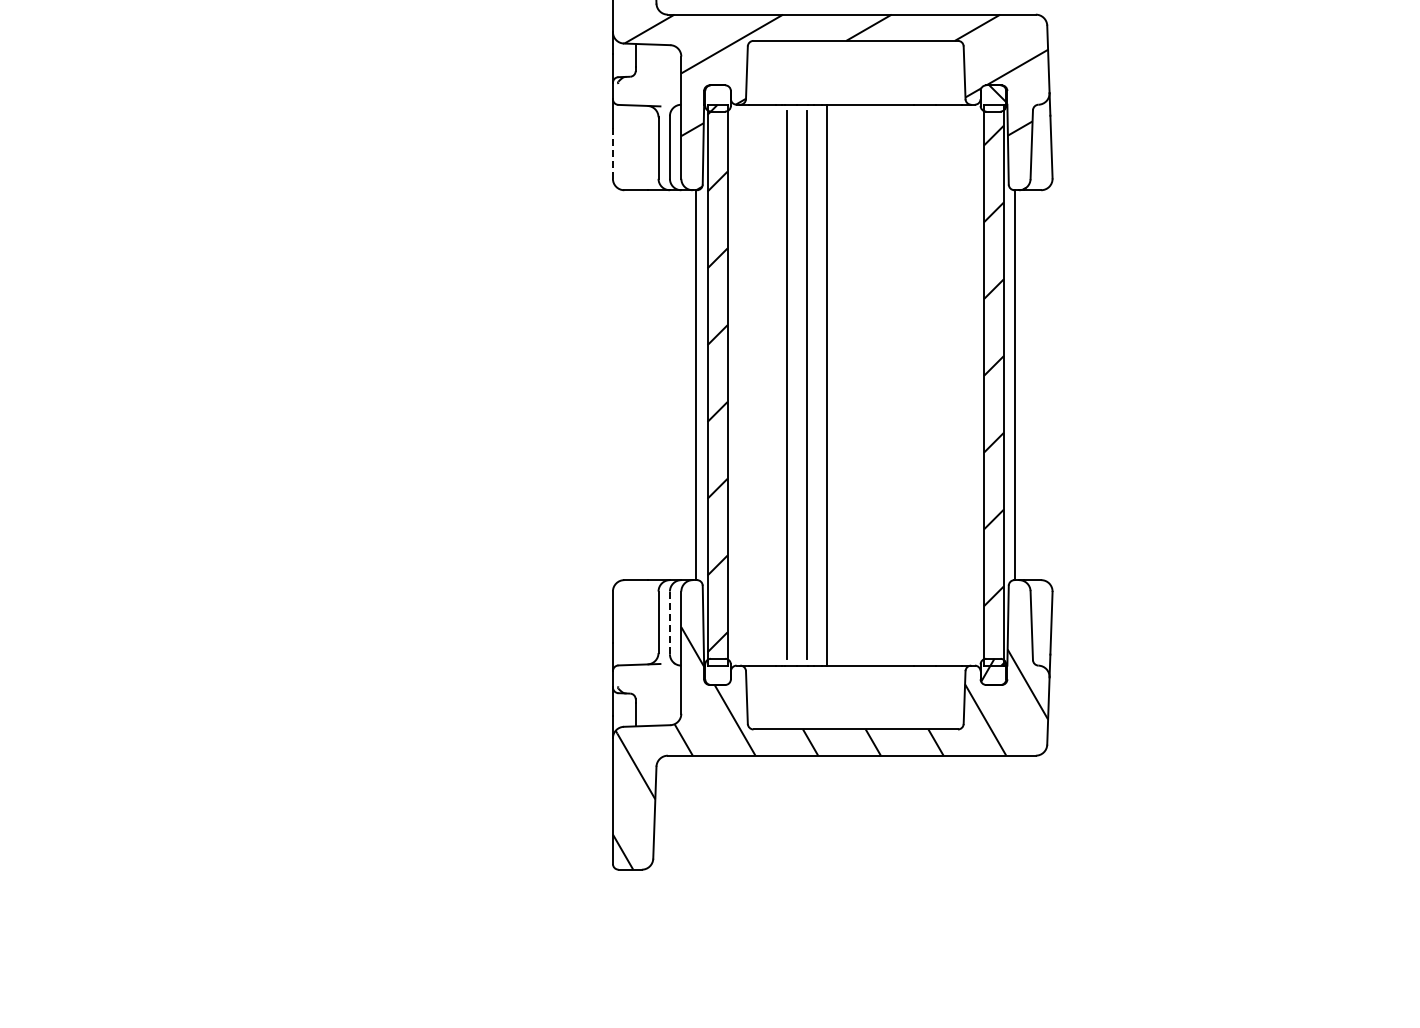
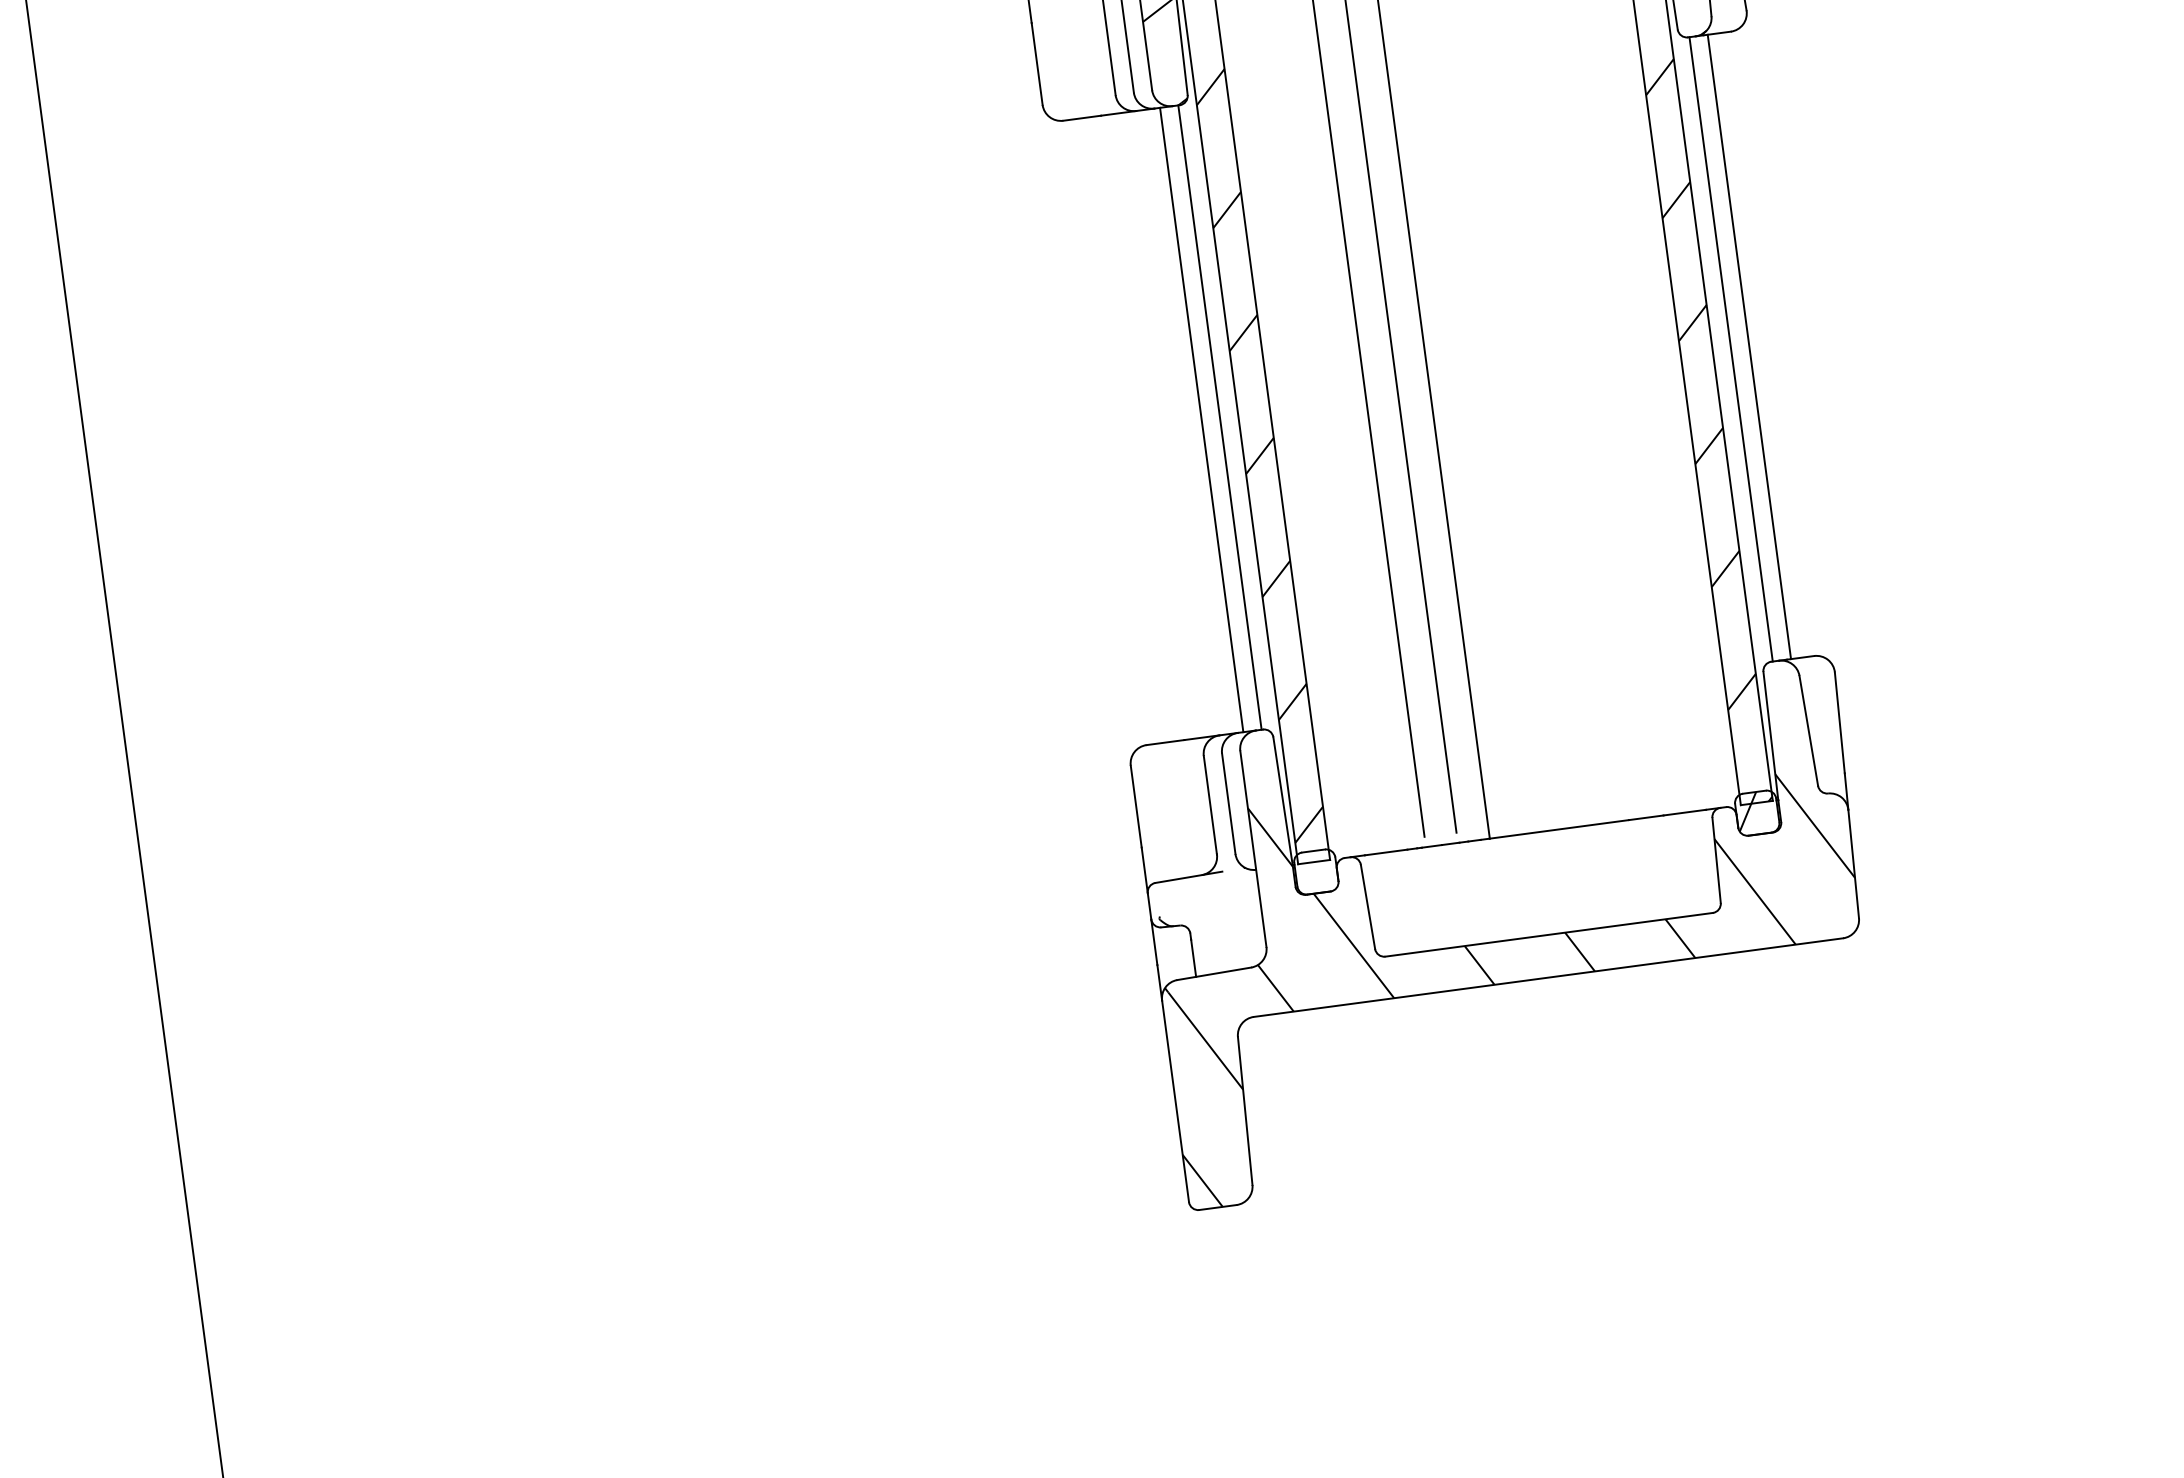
line: (612, 153) -> (1036, 64), dashed -> solid
line: (684, 385) -> (1201, 420), added
line: (1026, 385) -> (1749, 347), added
line: (669, 623) -> (1228, 804), dashed -> solid

